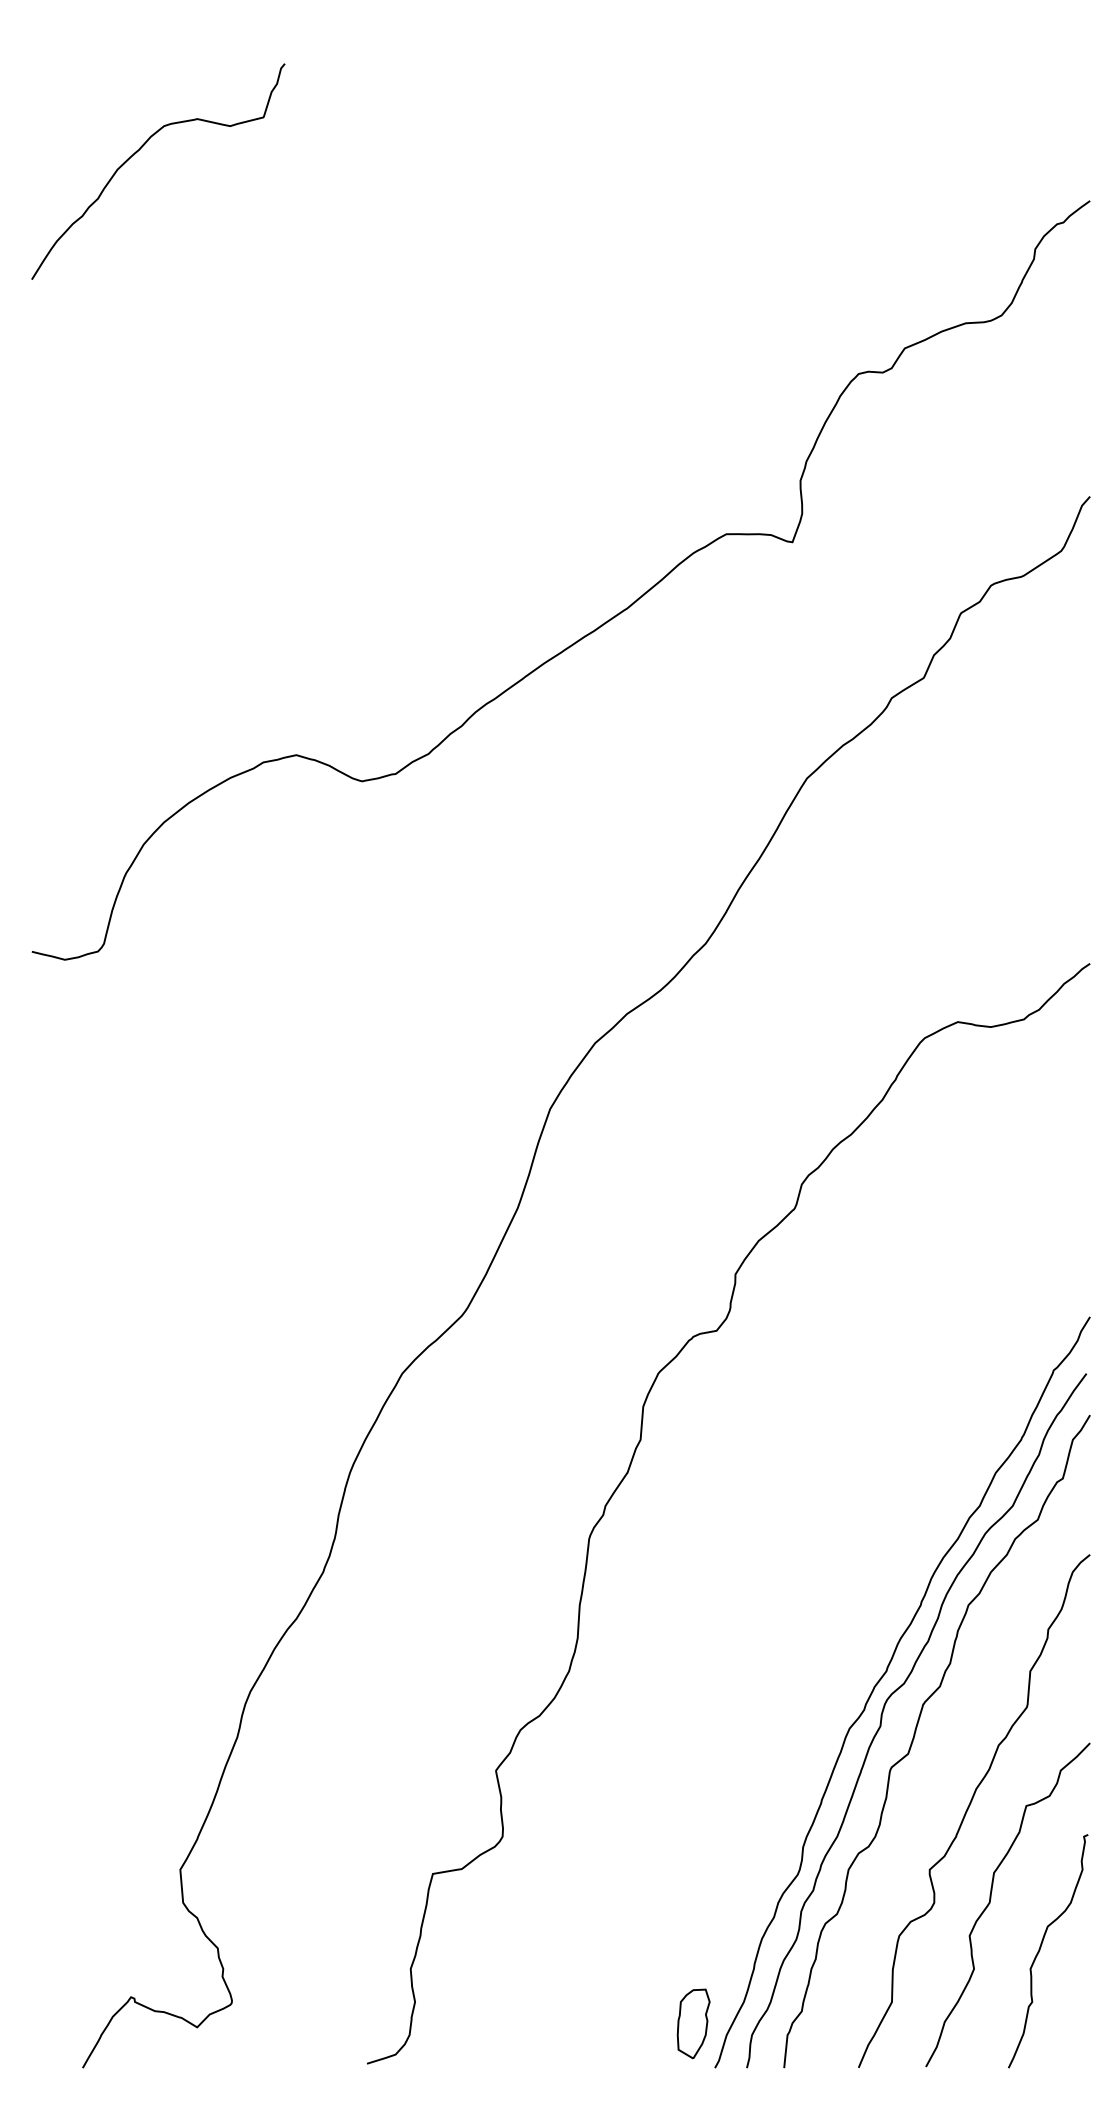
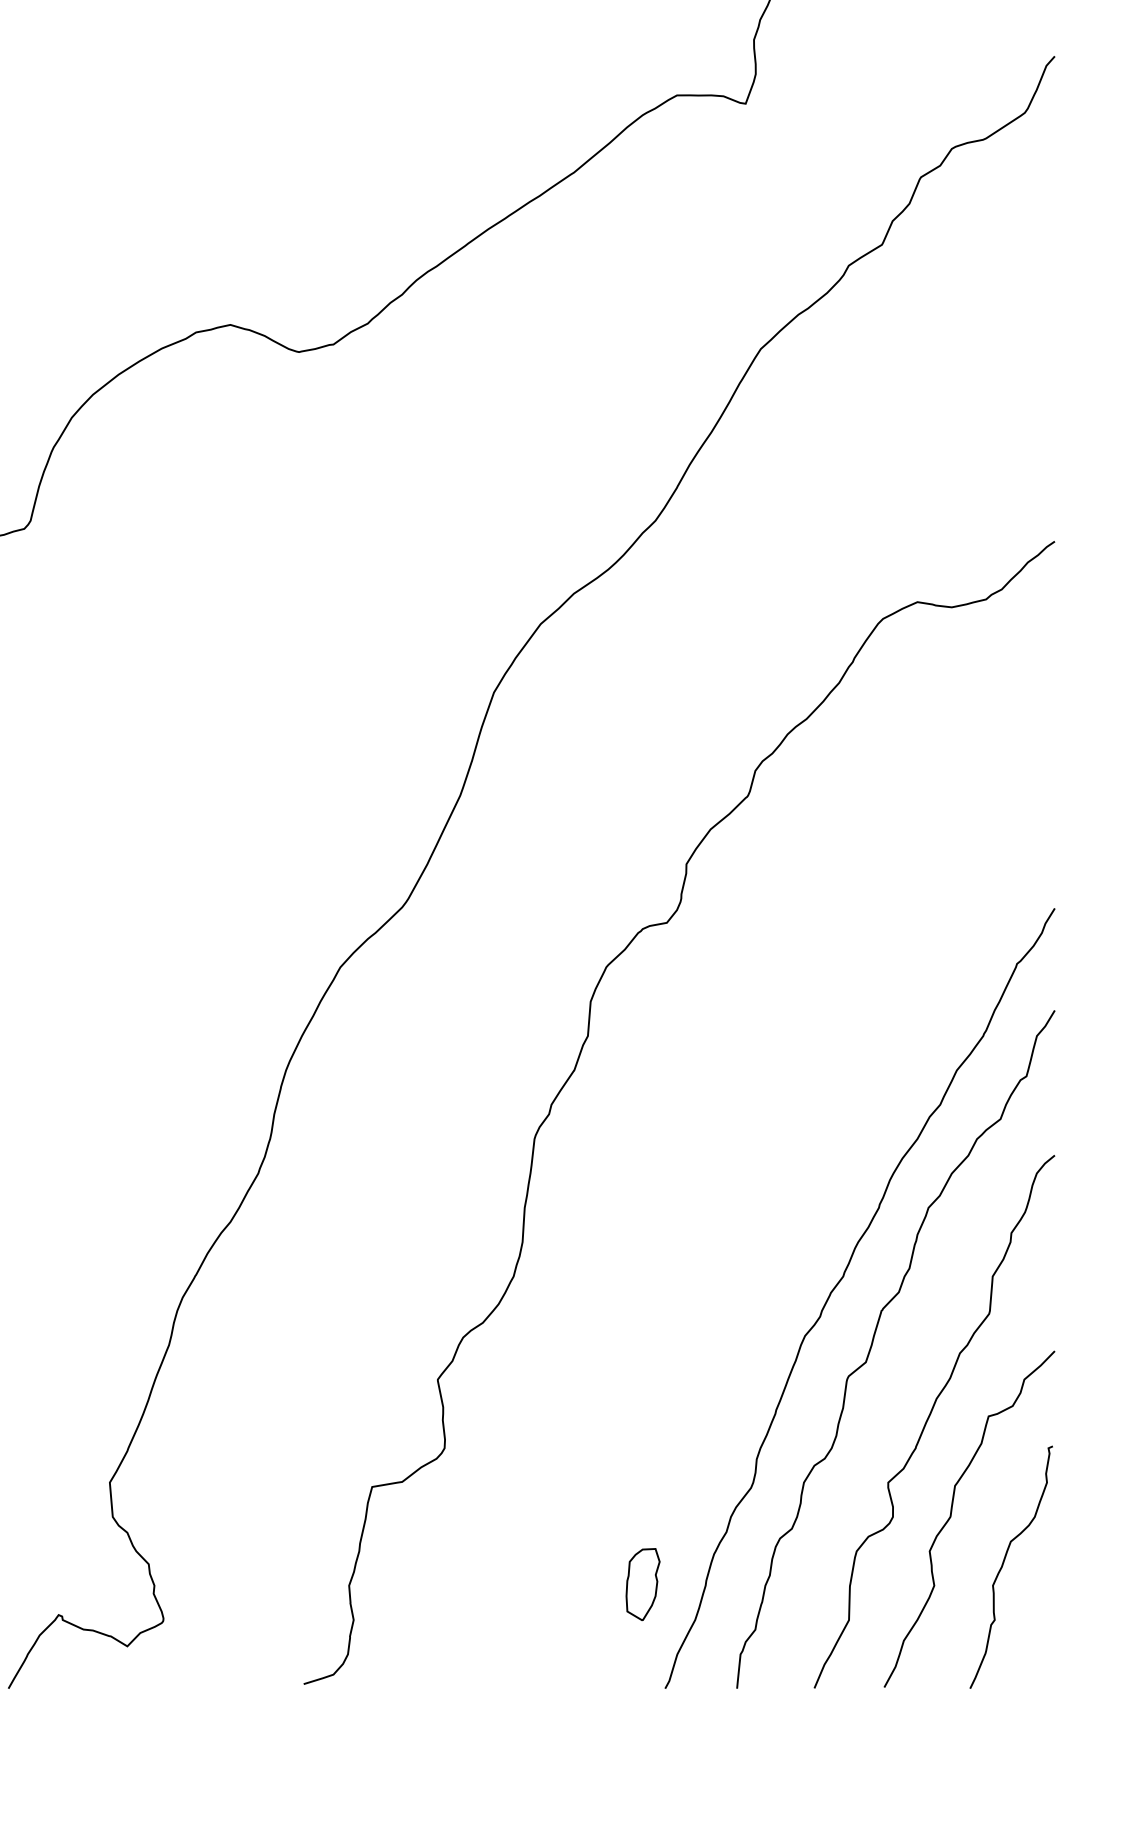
curve: (884, 1709) -> (841, 1316), removed
part: (693, 2023) -> (642, 1584), moved

